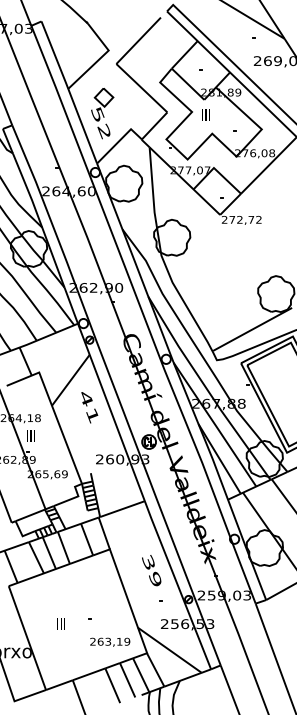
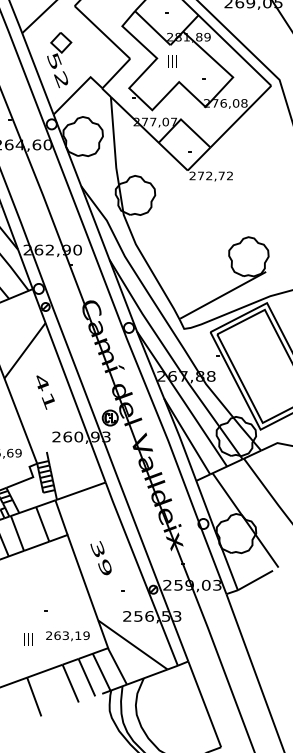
text: (89, 407) -> (45, 392), moved
text: (151, 570) -> (100, 558), moved
text: (60, 623) -> (27, 638), moved

